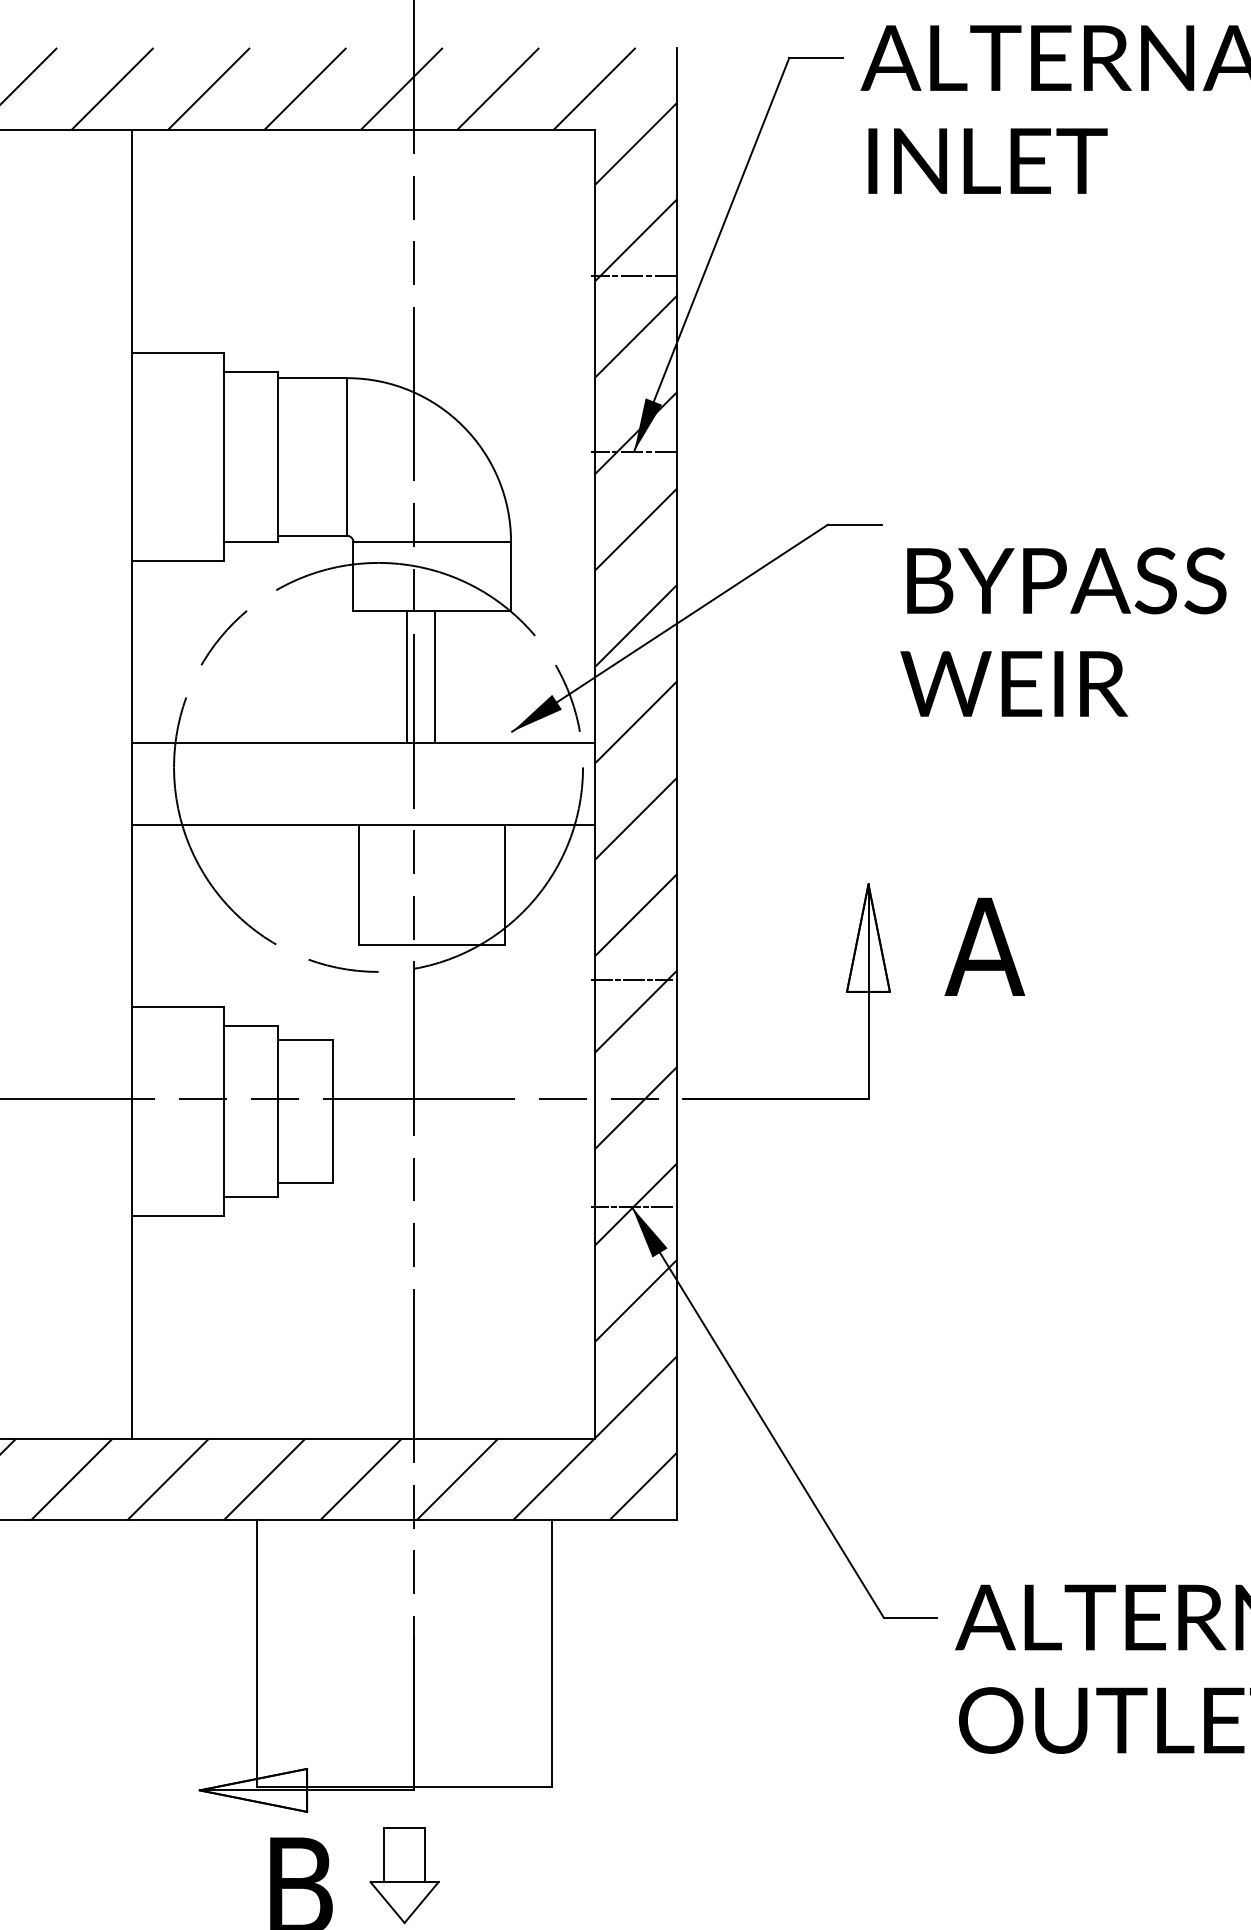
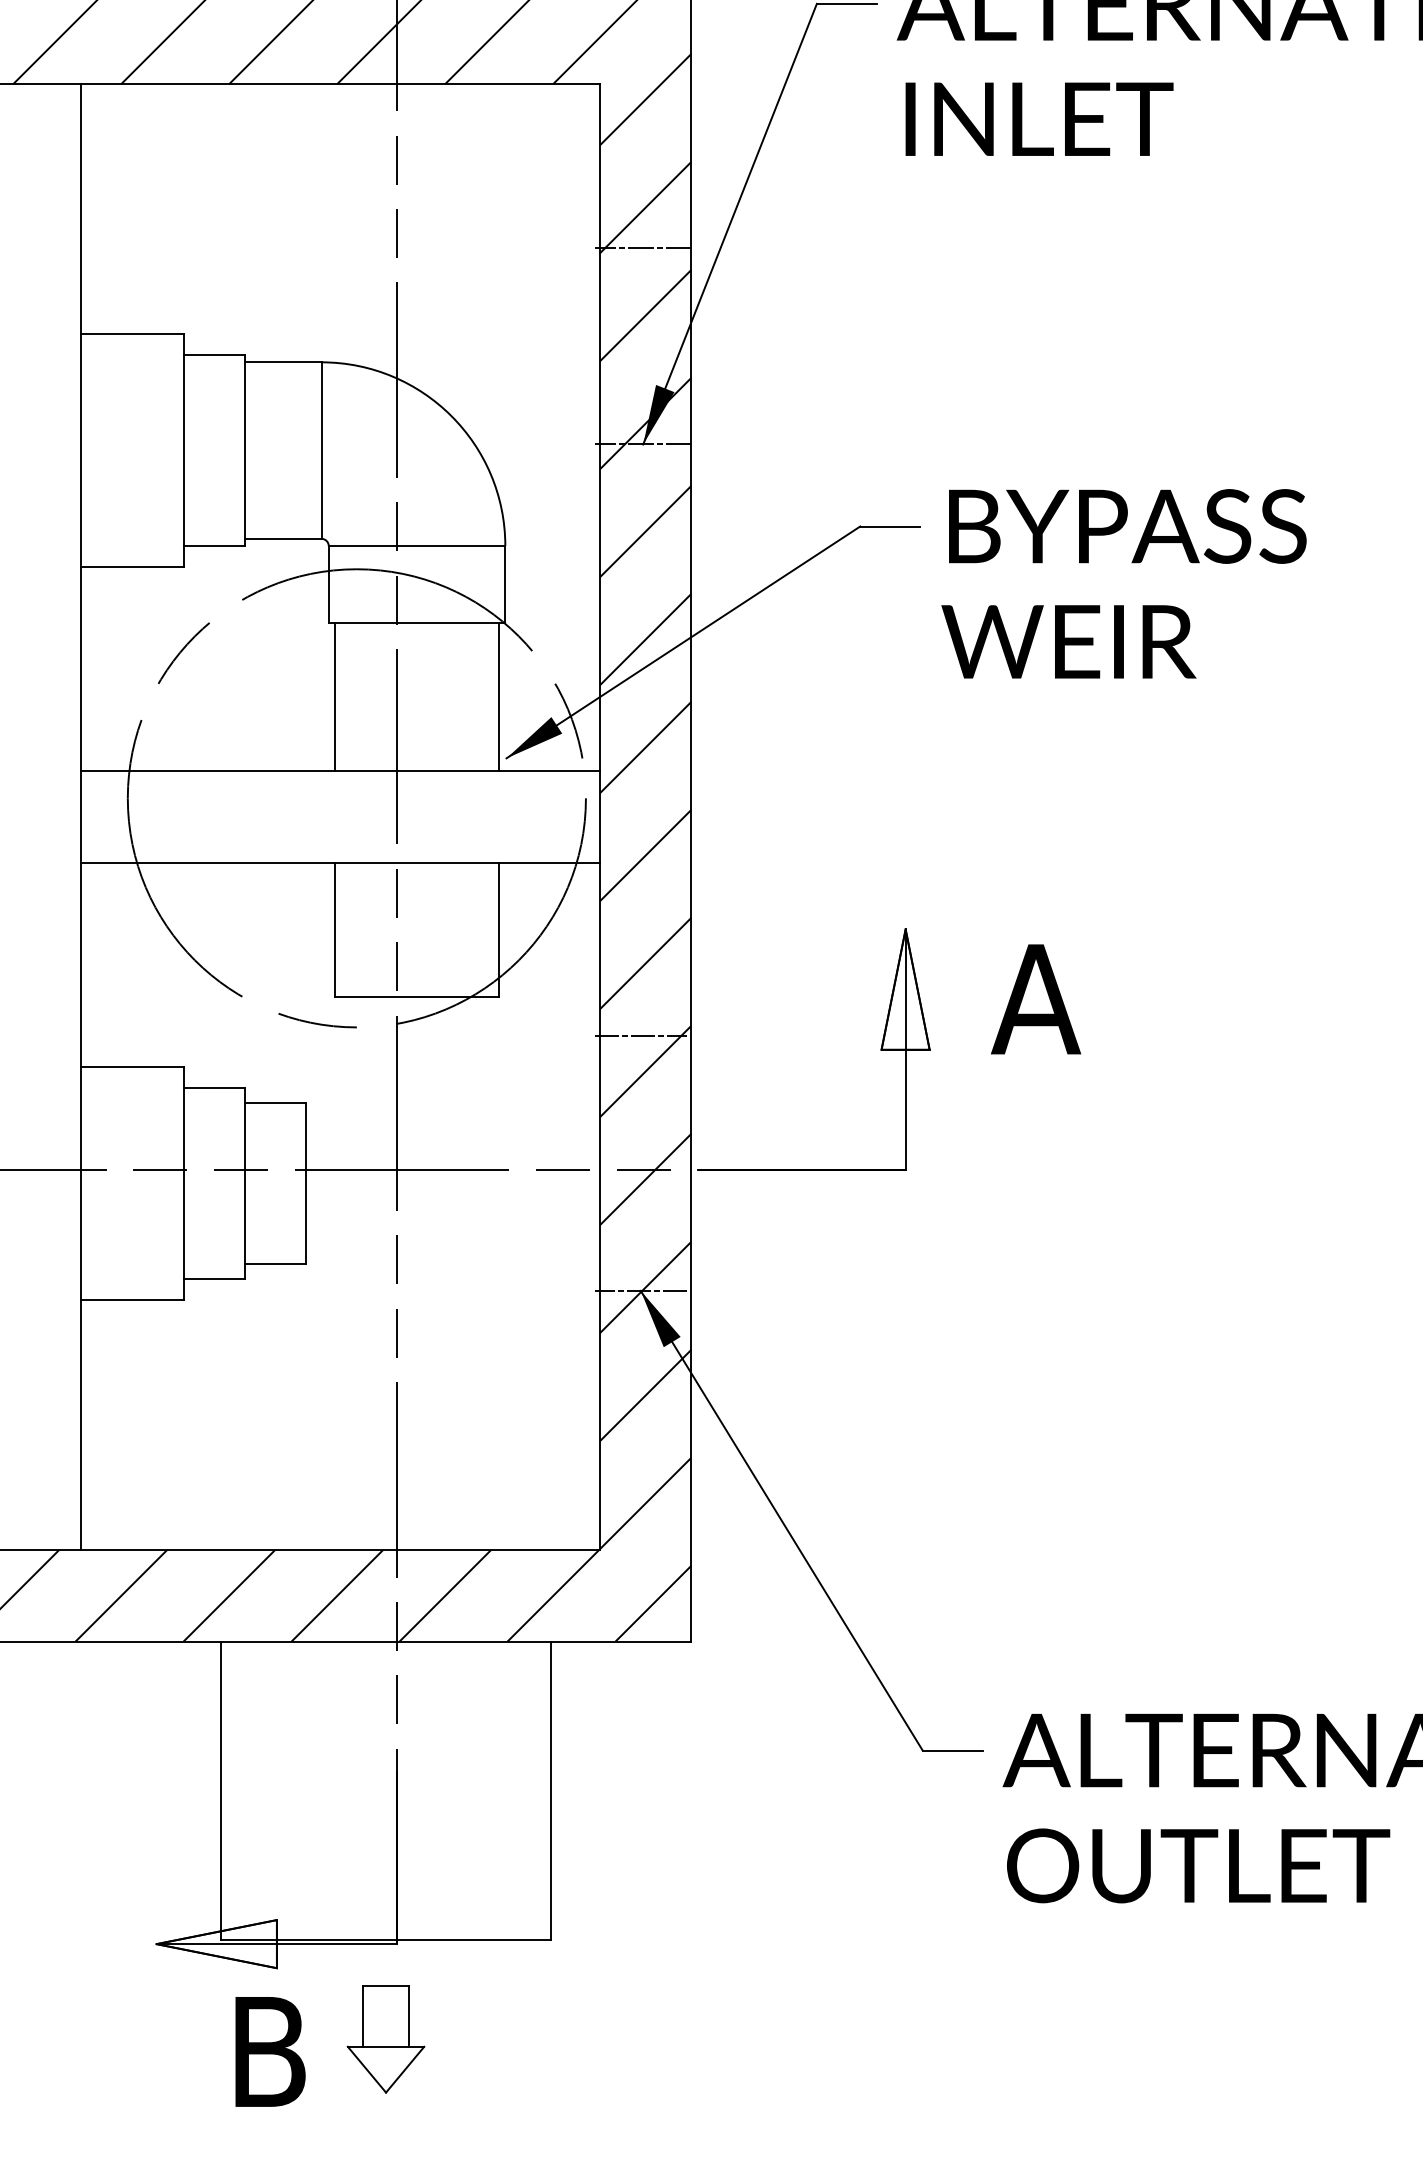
text: (1062, 631) -> (1123, 583), moved
line: (406, 677) -> (335, 697), moved
line: (435, 677) -> (499, 697), moved

